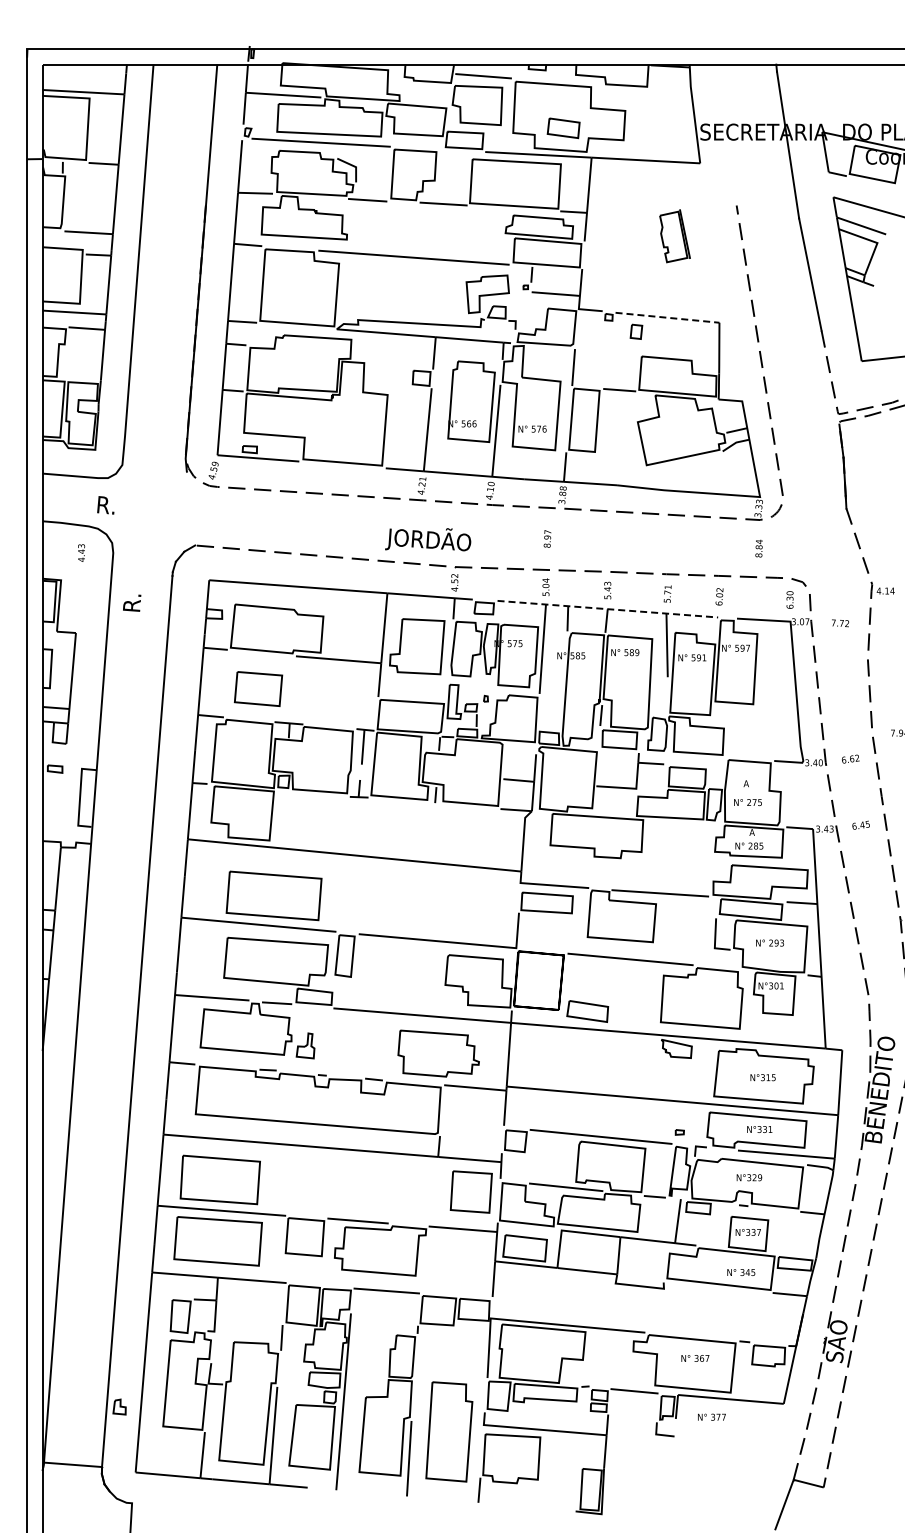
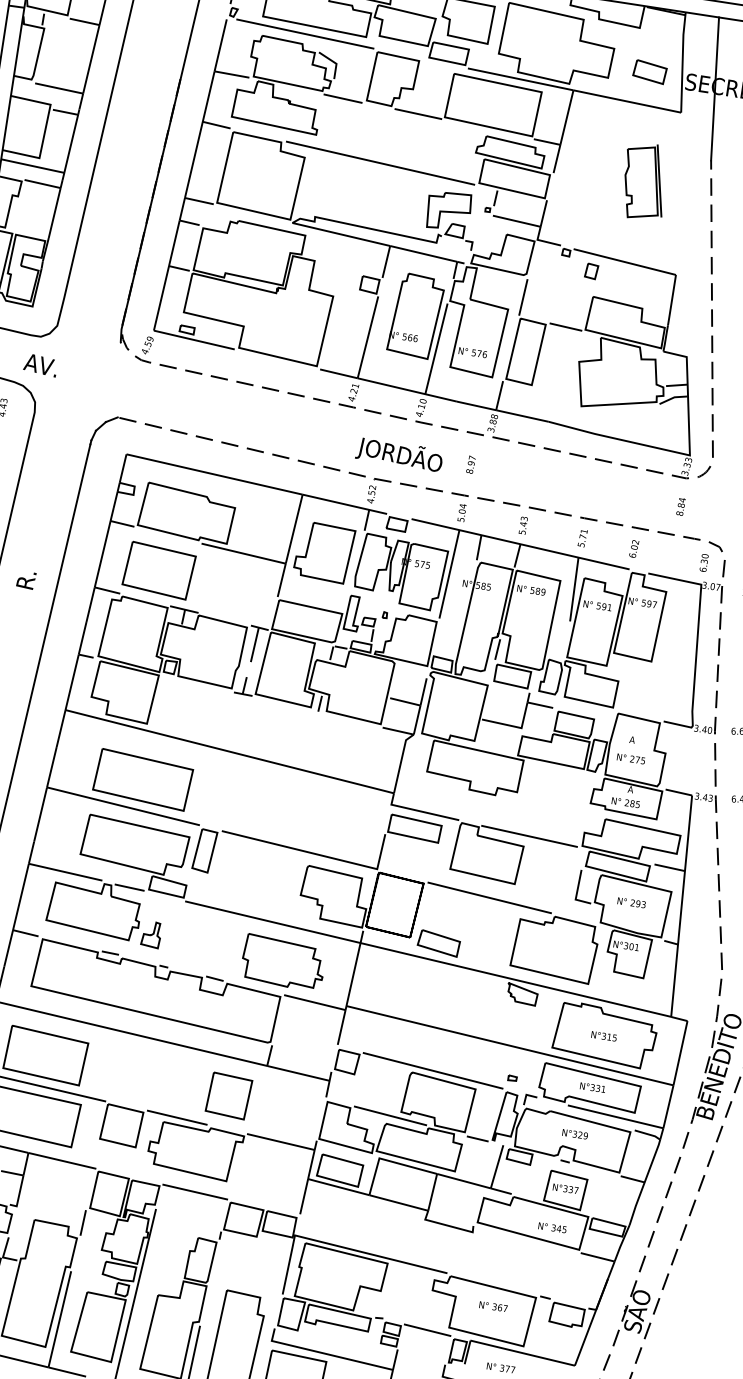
part: (563, 128) -> (649, 72), moved
line: (729, 134) -> (714, 88), added
part: (674, 235) -> (644, 180), size x1.43
line: (668, 317) -> (625, 261), dashed -> solid
text: (111, 505) -> (40, 364), R. -> AV.
text: (428, 539) -> (399, 454), moved
text: (132, 602) -> (26, 579), moved
line: (607, 609) -> (520, 544), dashed -> solid
part: (258, 688) -> (159, 570), size x1.43
part: (470, 1191) -> (228, 1095), moved

